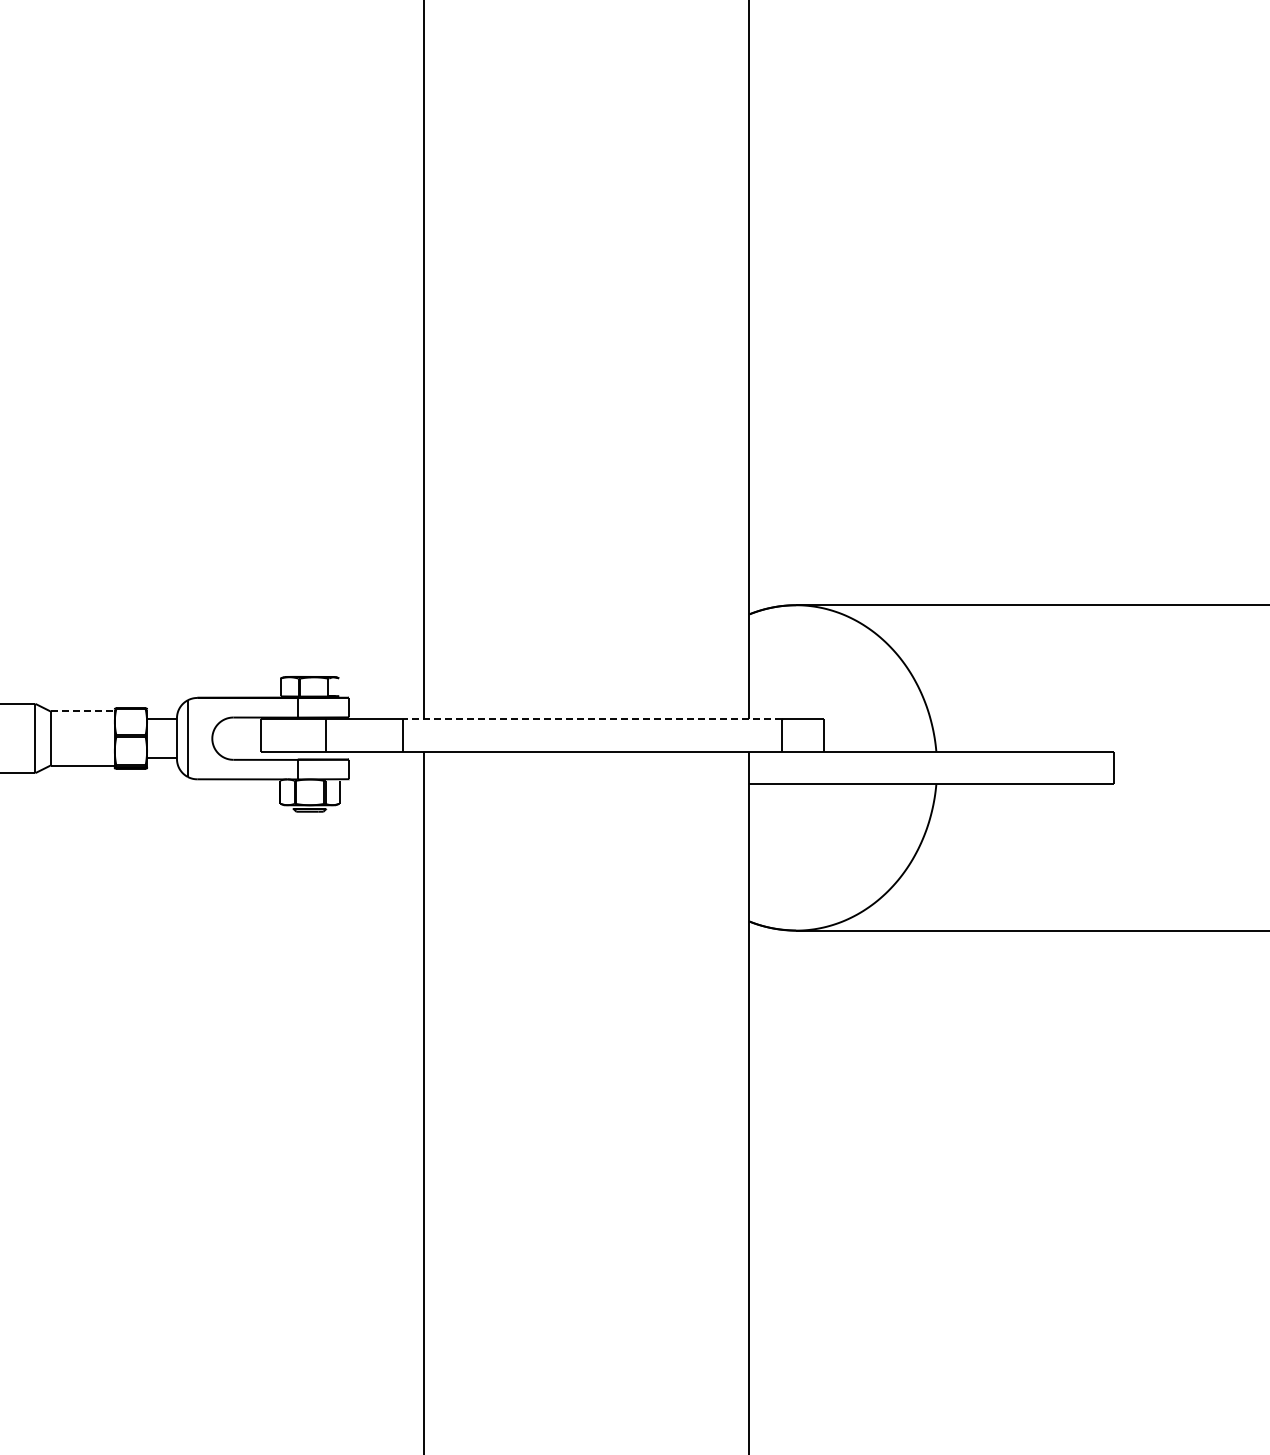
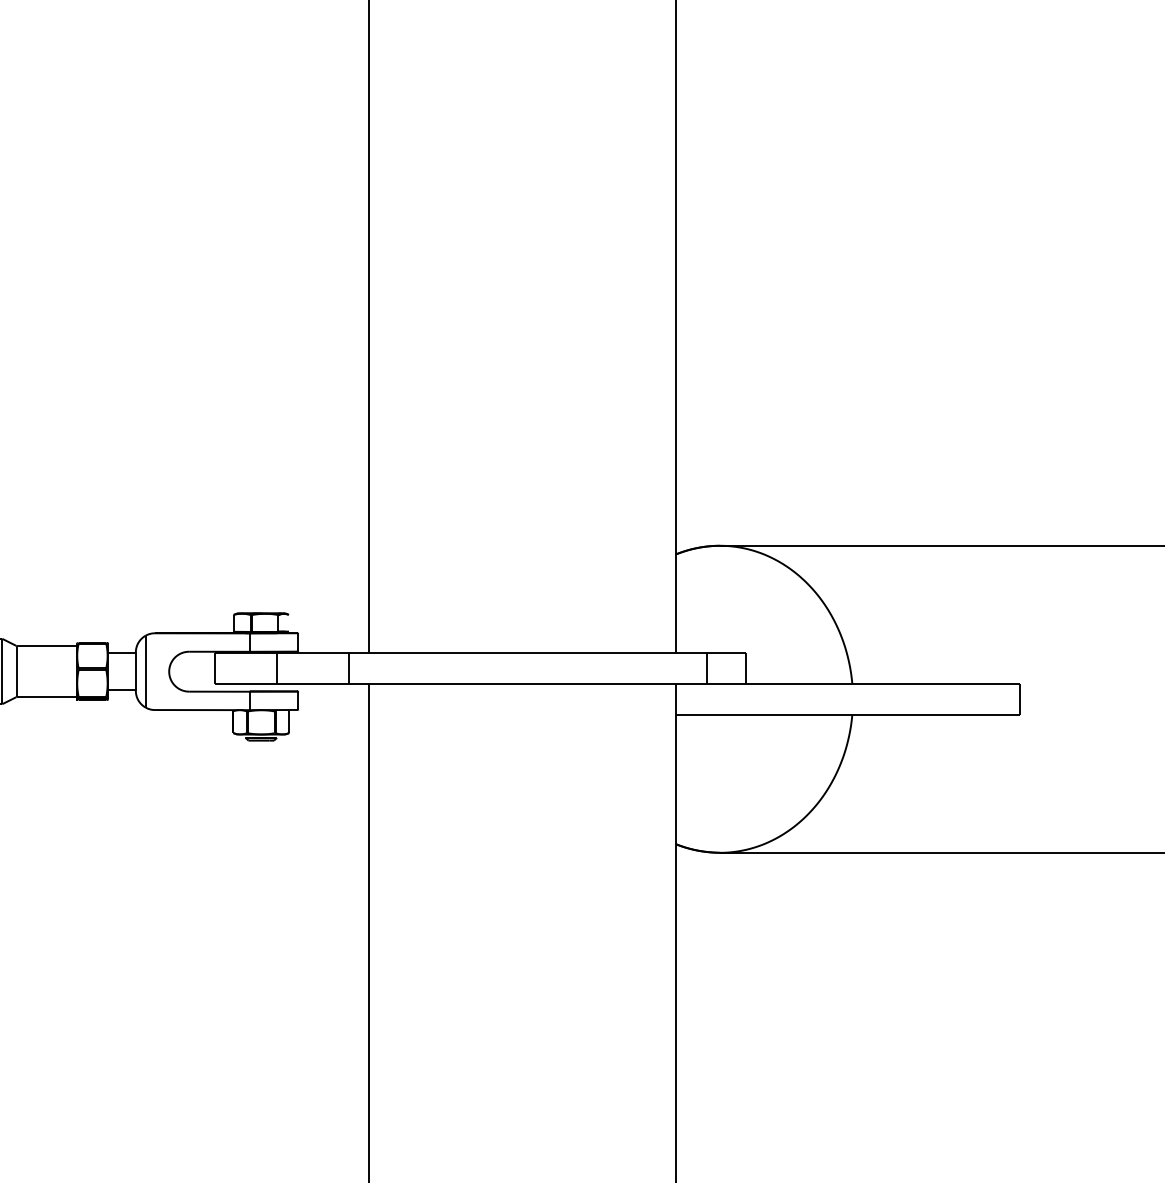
line: (83, 711) -> (47, 646), dashed -> solid
line: (592, 719) -> (527, 653), dashed -> solid

